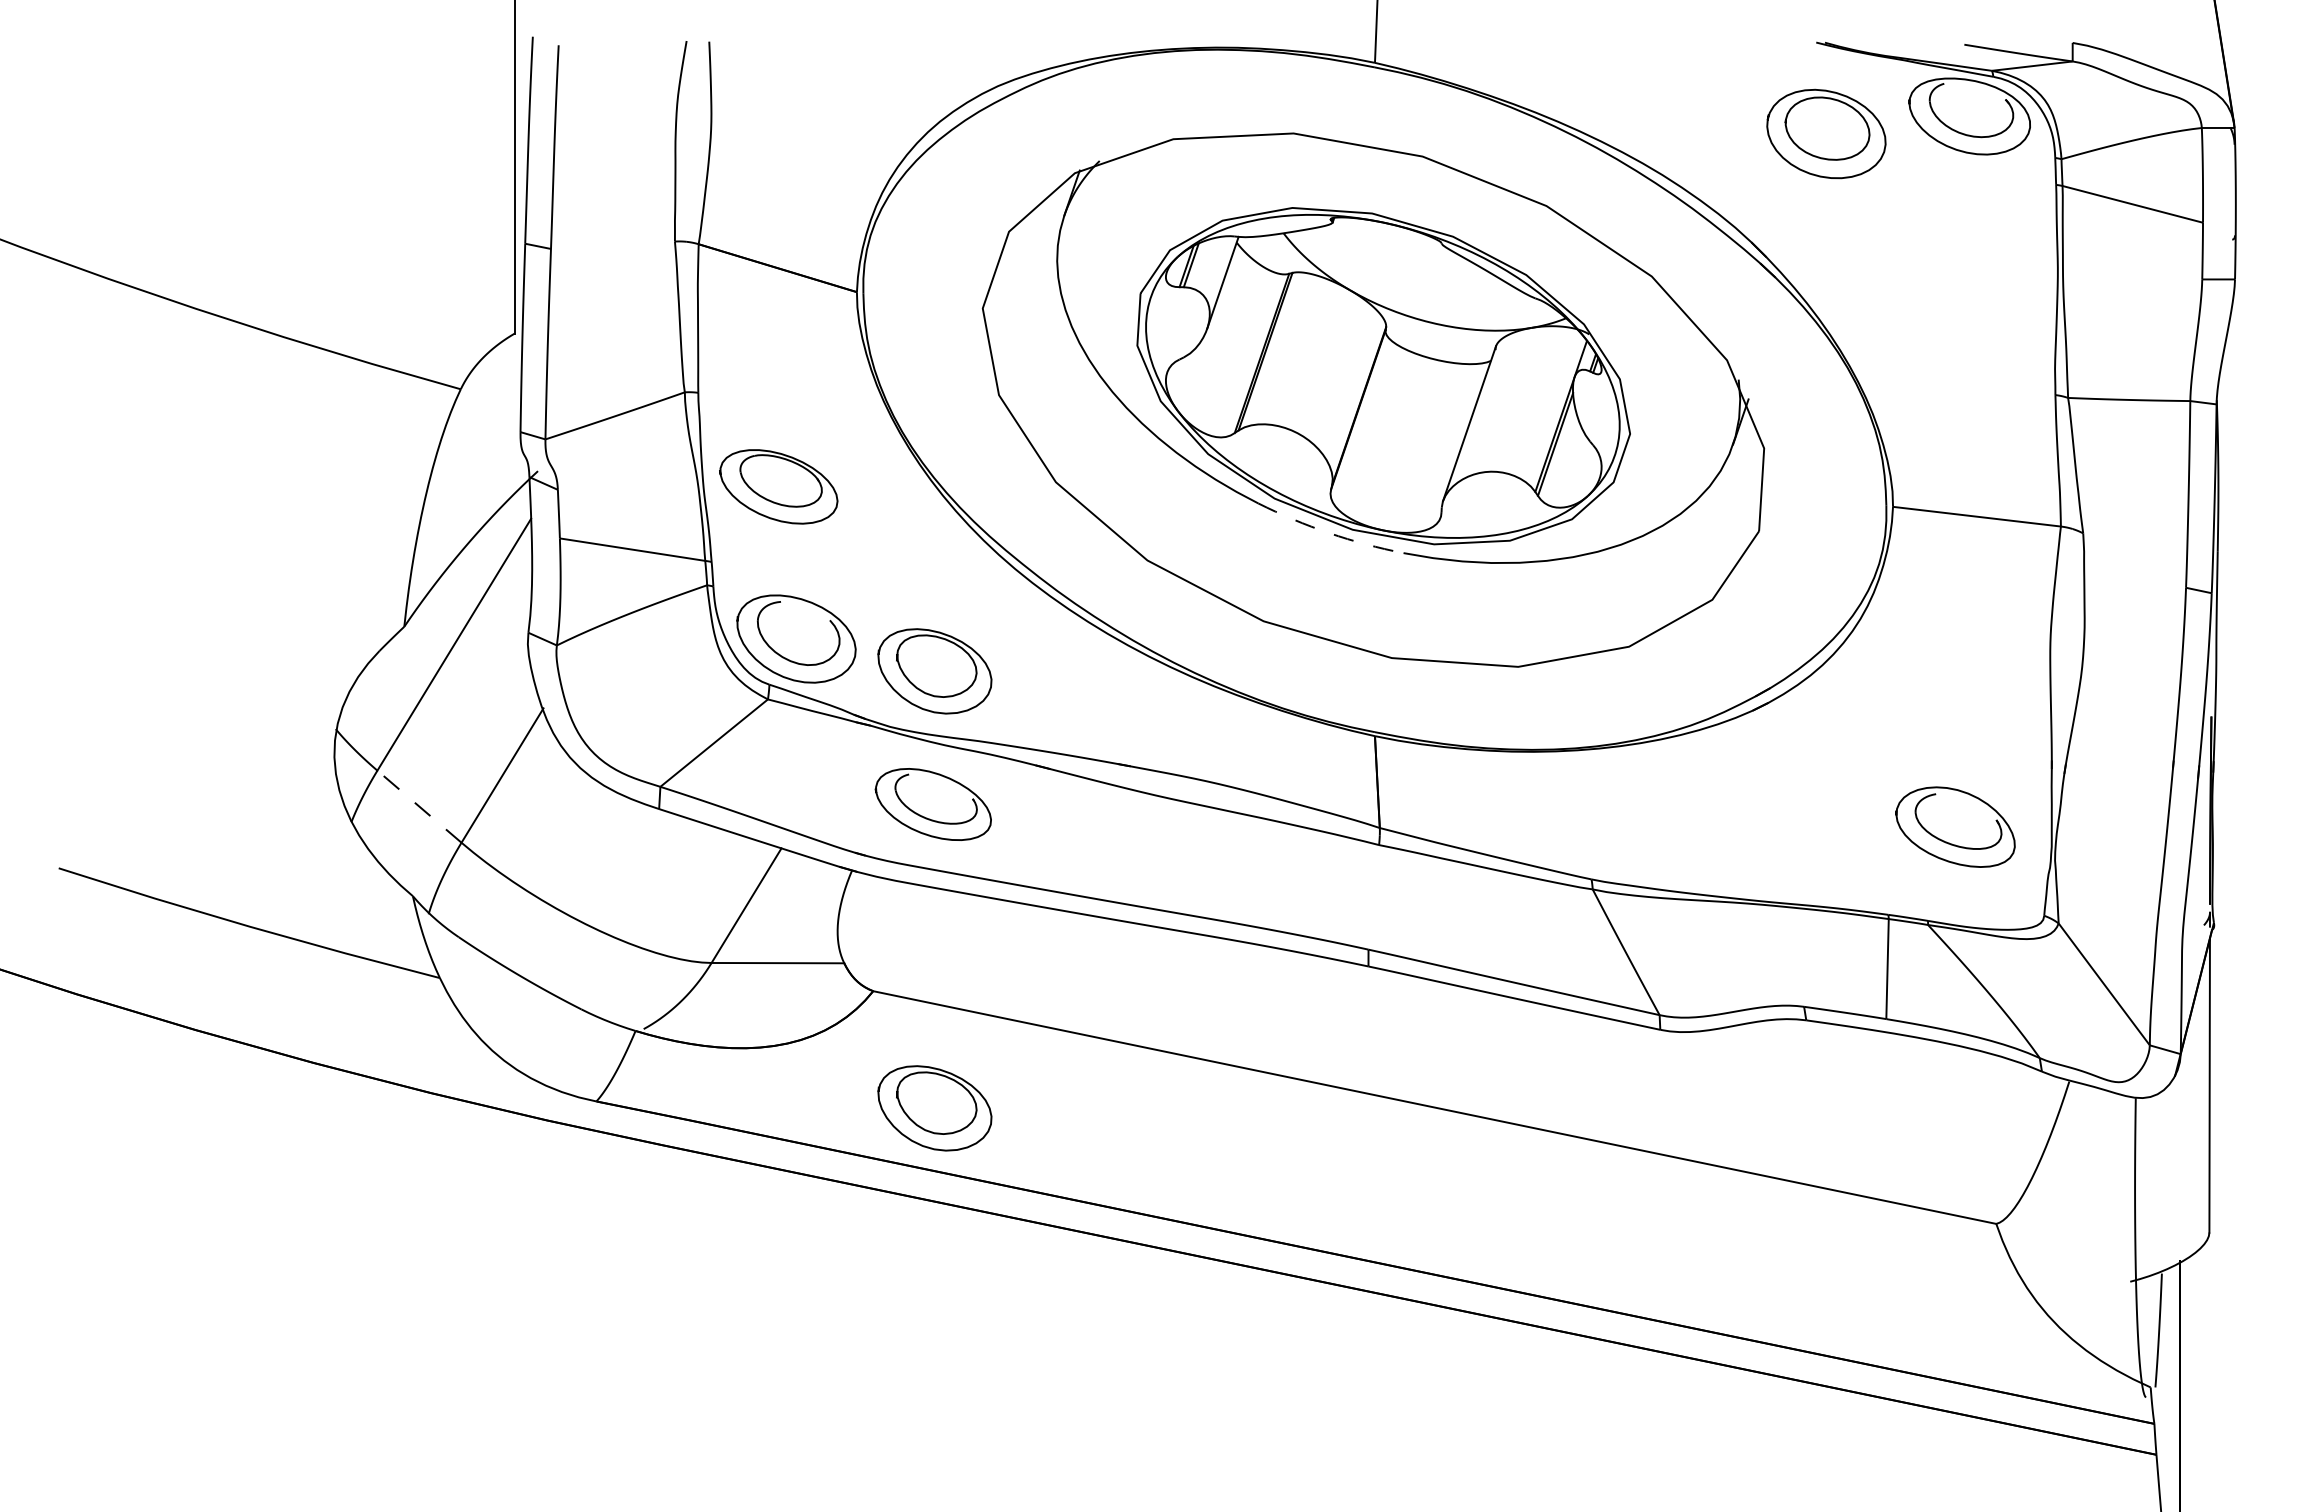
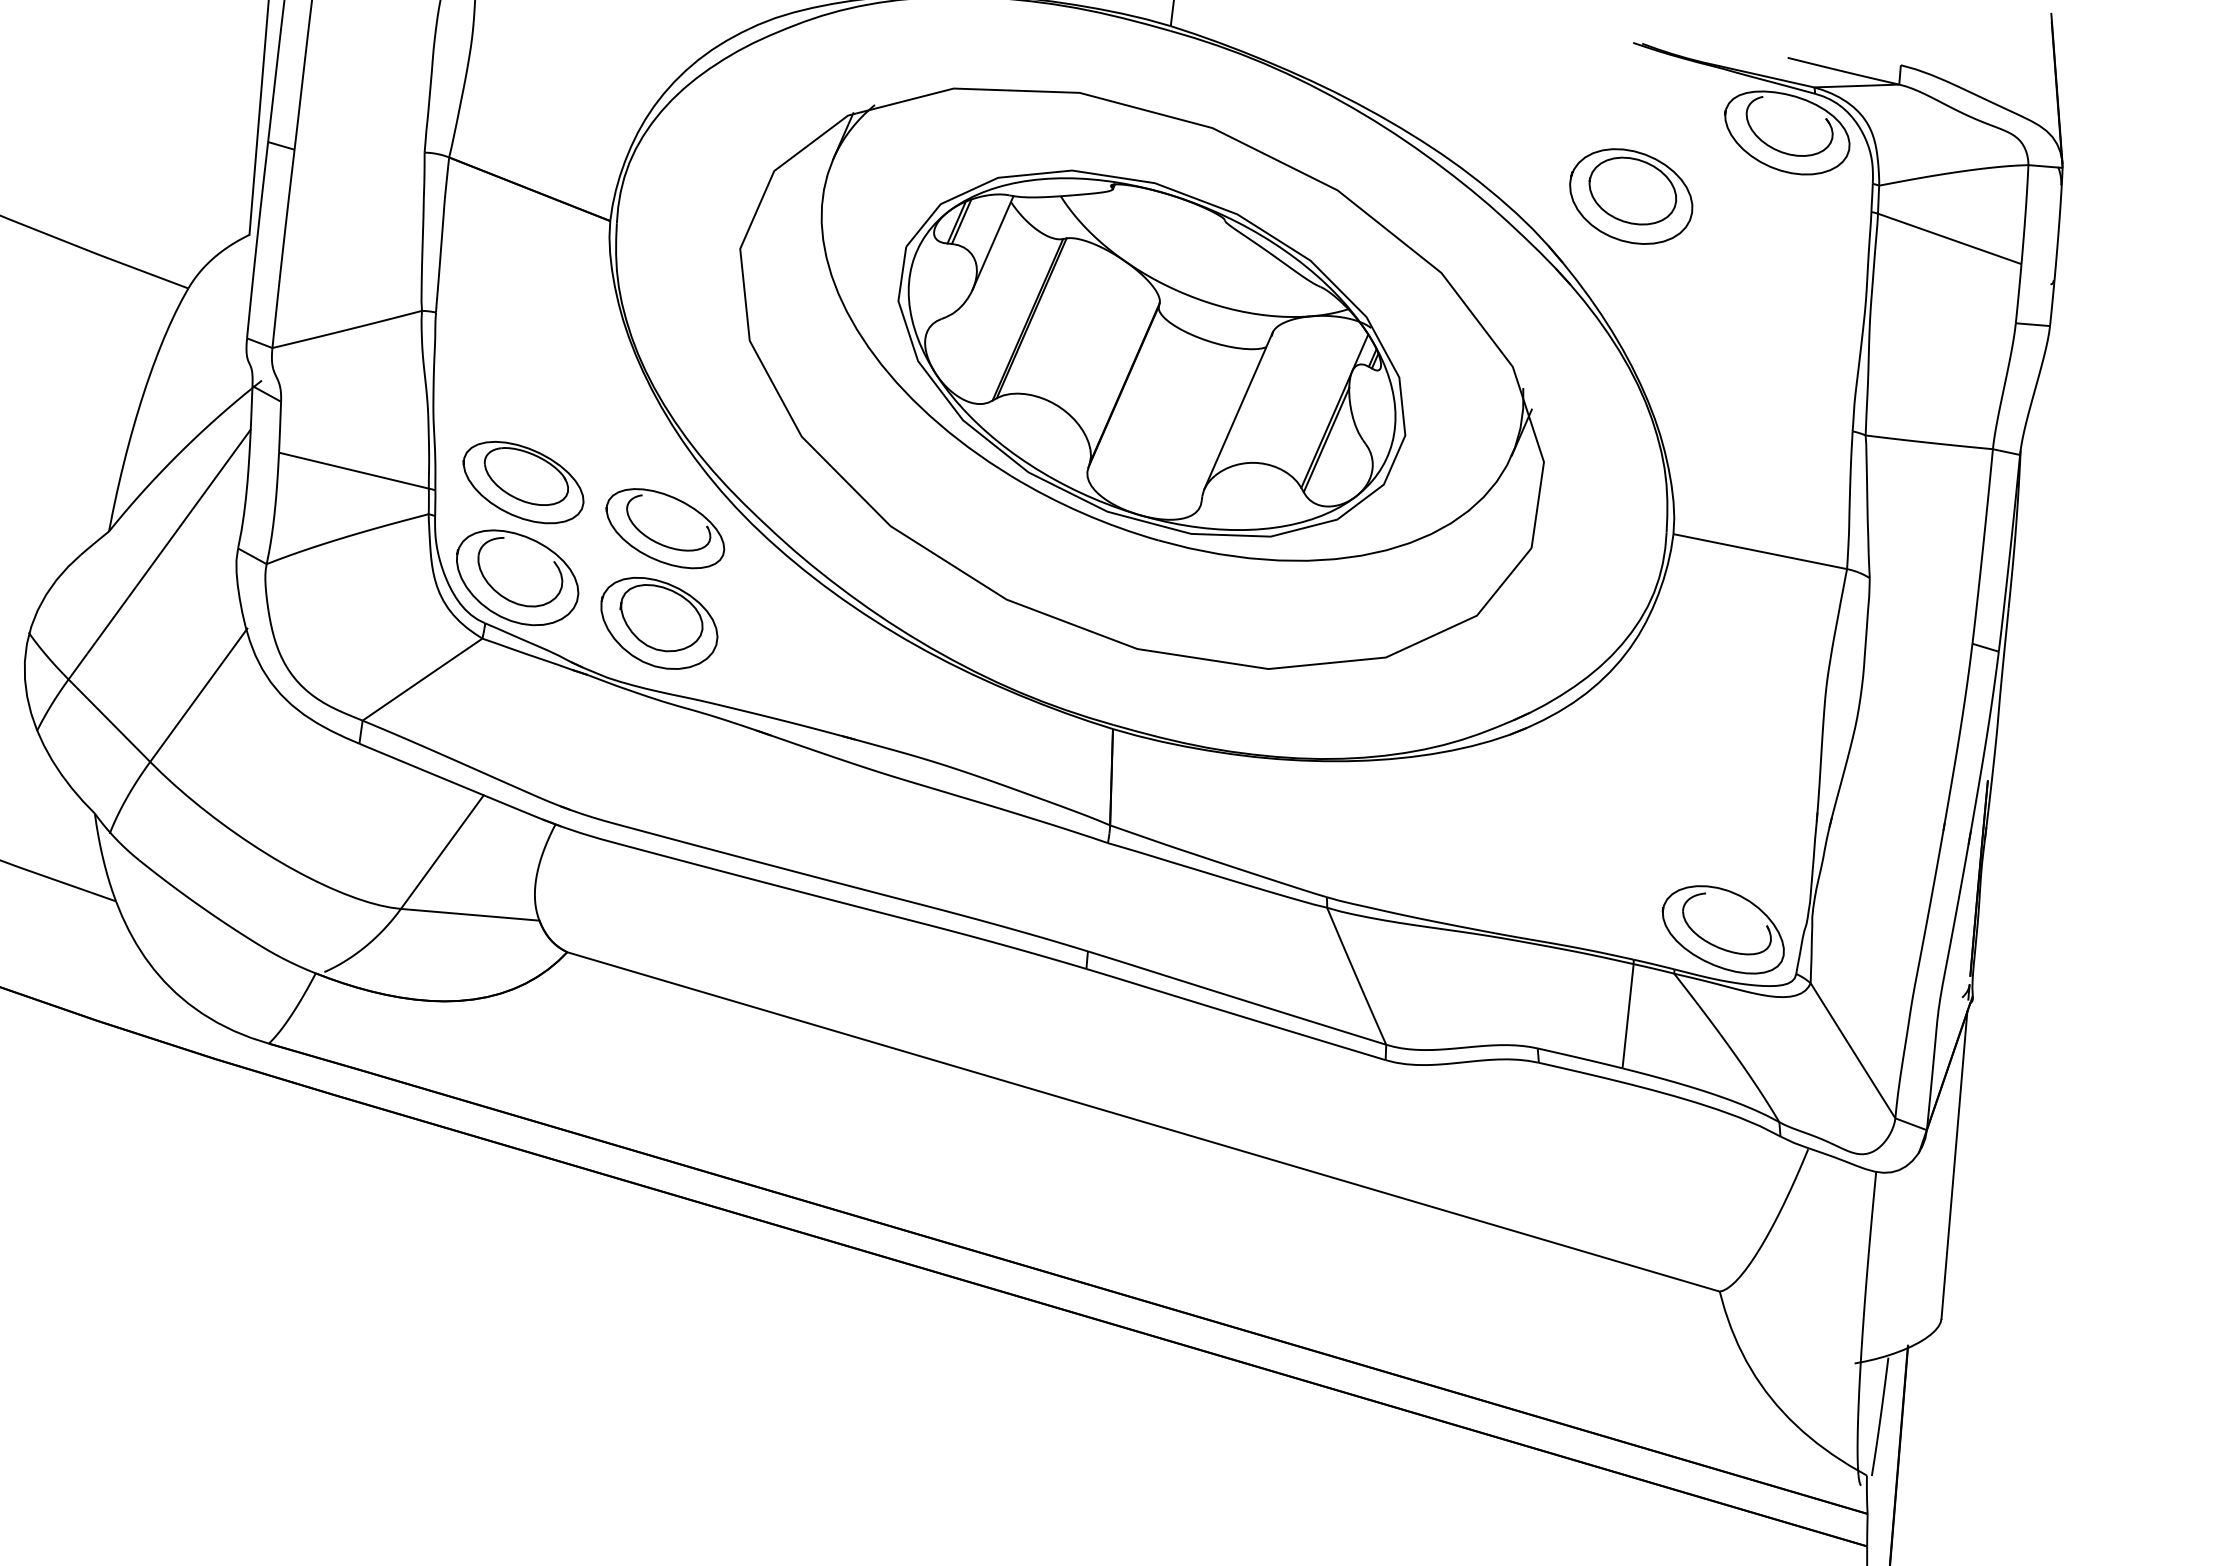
part: (1826, 133) -> (1631, 196), moved
part: (778, 486) -> (523, 482), moved
arc: (1329, 533) -> (1082, 513), dashed -> solid
part: (932, 804) -> (664, 528), moved
line: (419, 806) -> (109, 720), dashed -> solid
part: (1955, 826) -> (1723, 928), moved
part: (934, 1108) -> (621, 1079), removed

